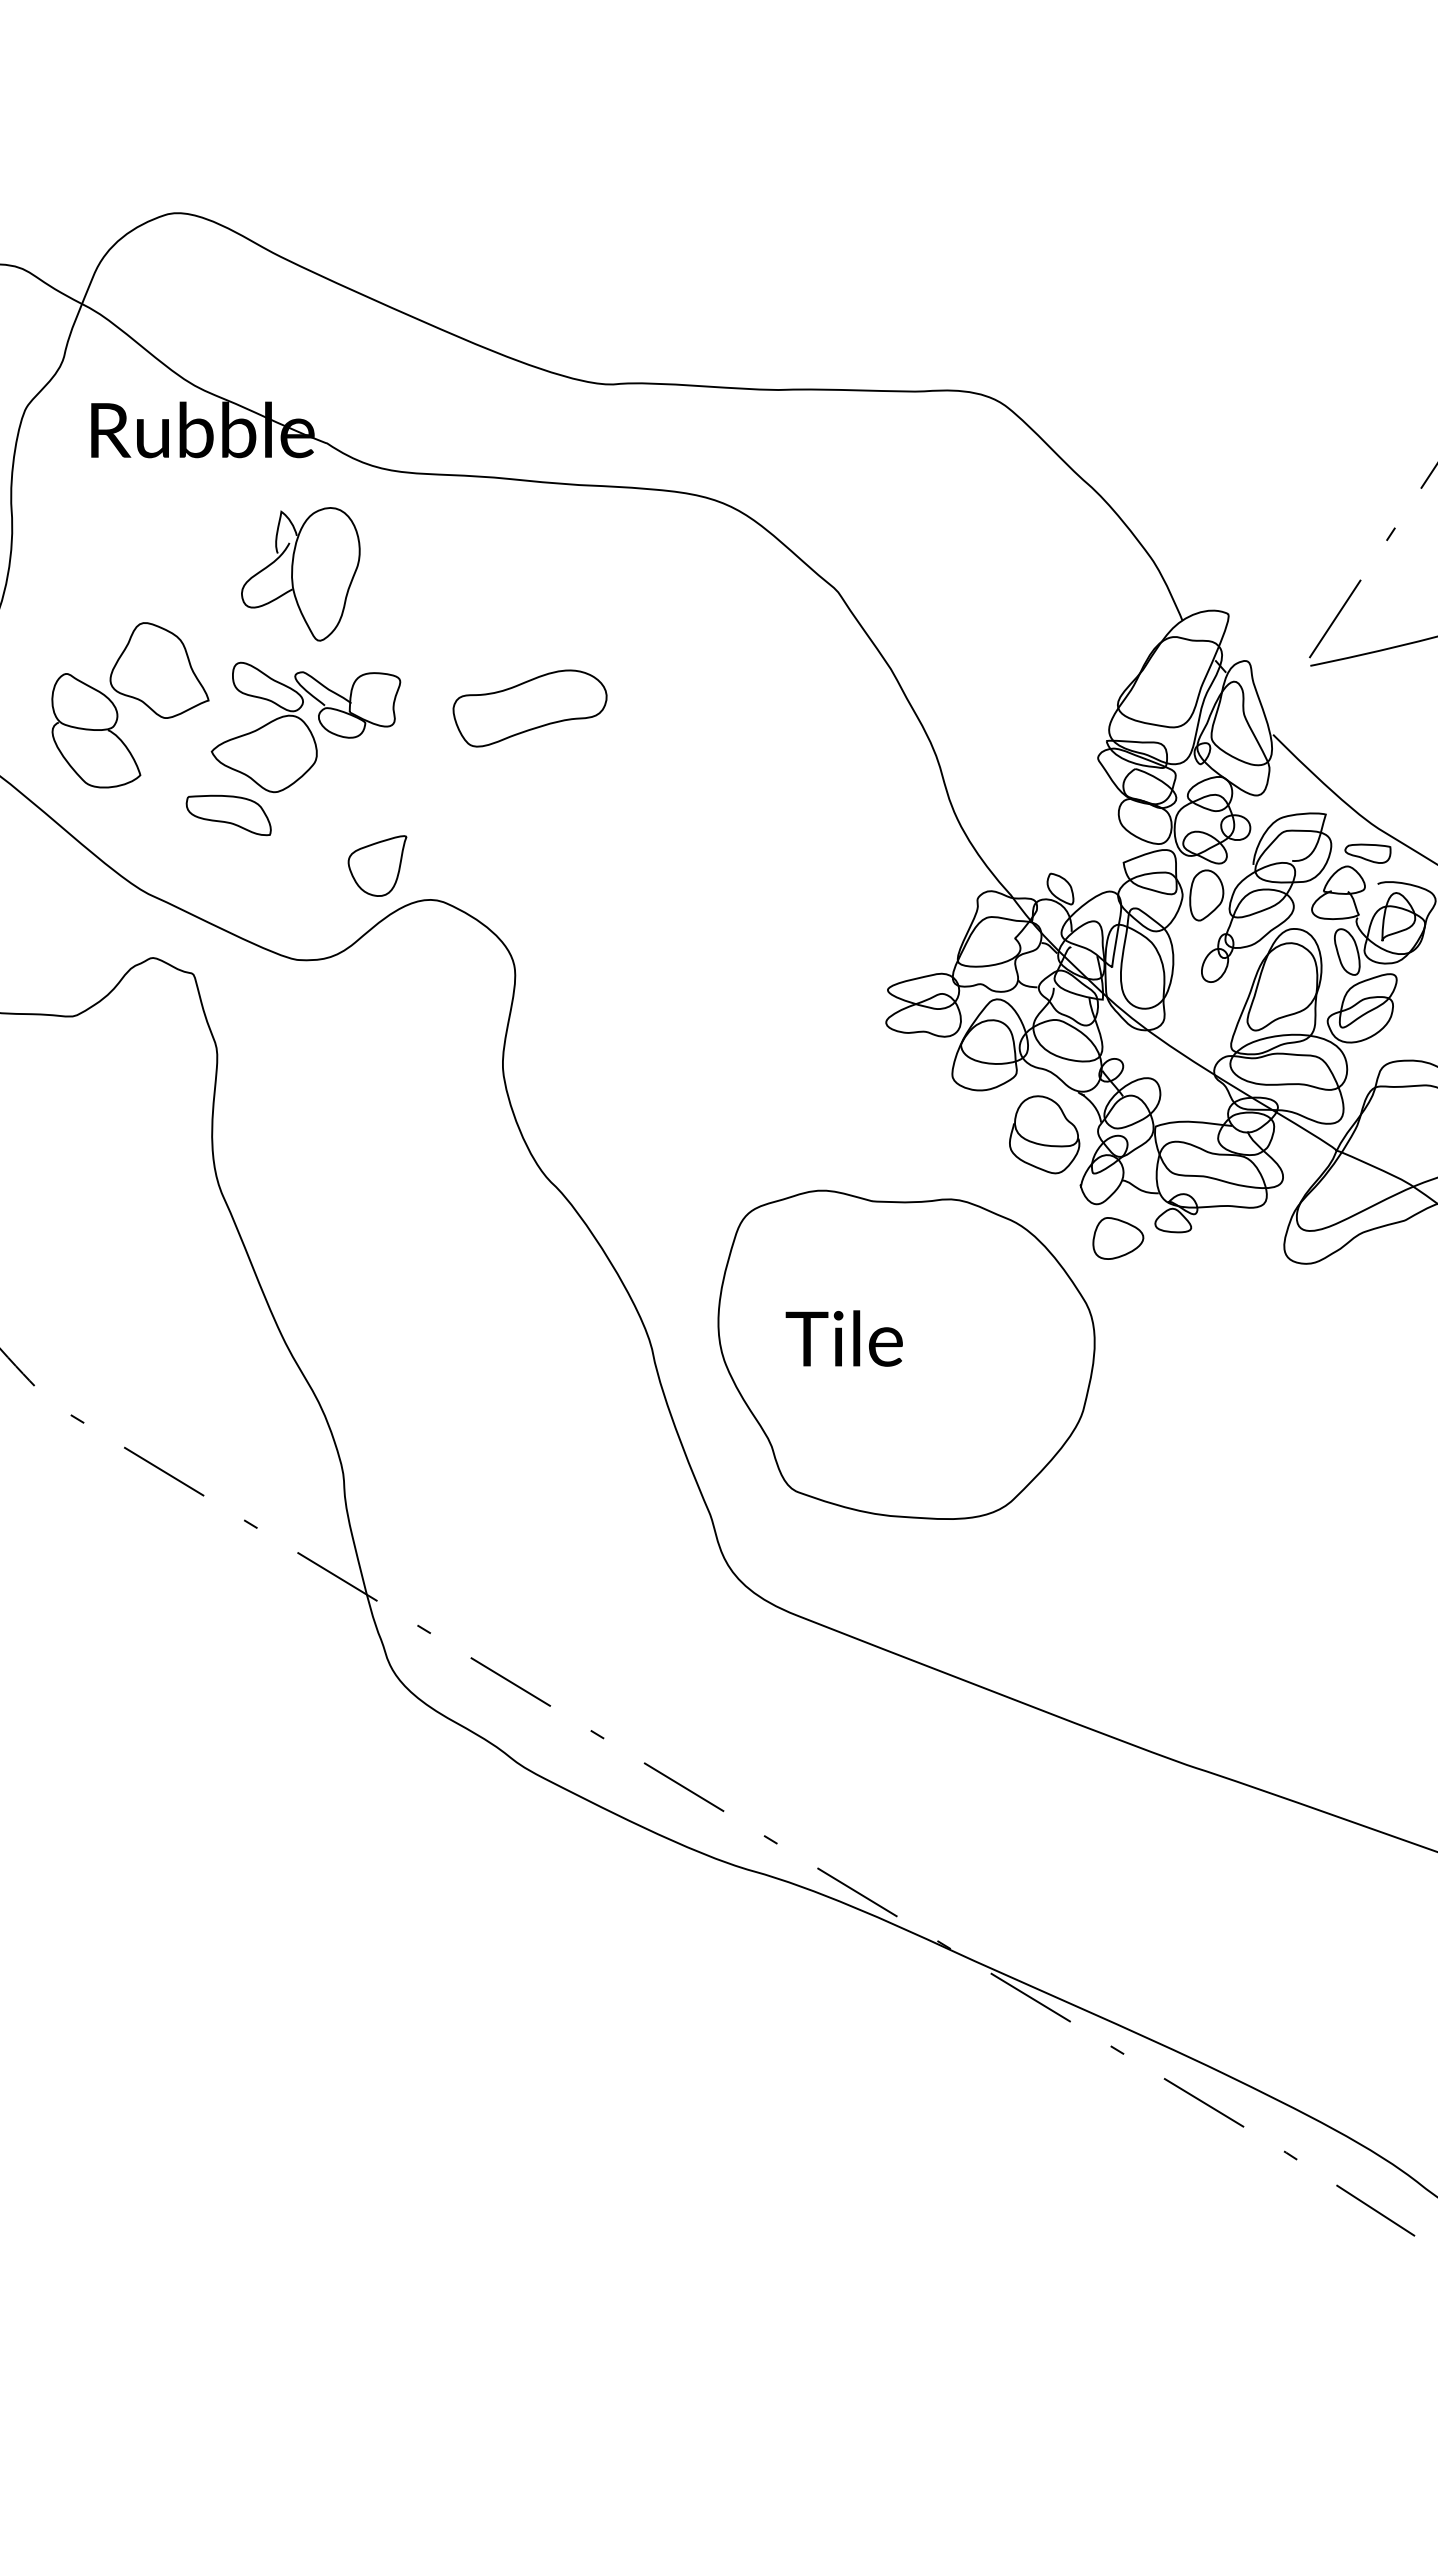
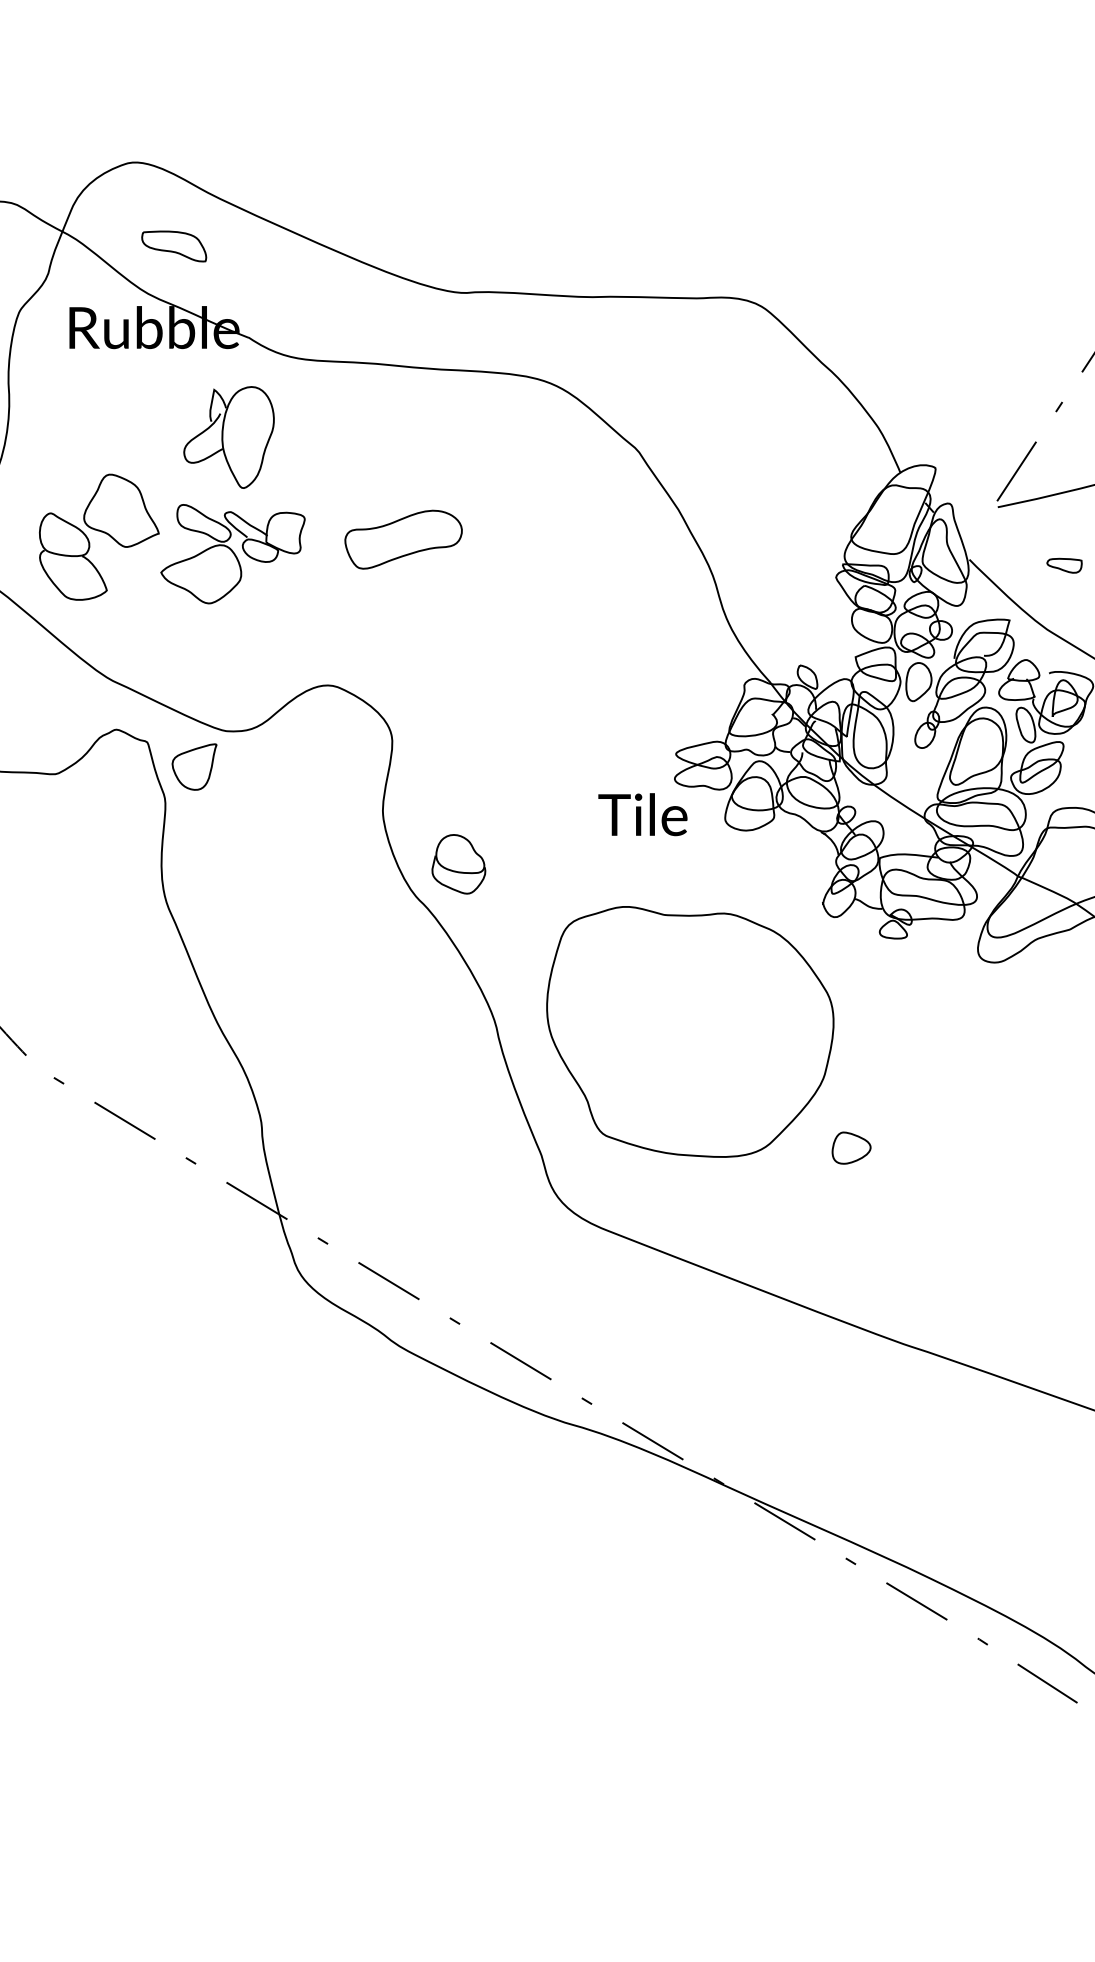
part: (228, 815) -> (173, 246), moved
part: (1367, 853) -> (1064, 565), moved
part: (377, 865) -> (194, 766), moved
part: (1044, 1134) -> (458, 864), moved
part: (1118, 1238) -> (851, 1148), moved
text: (843, 1338) -> (642, 814), moved

